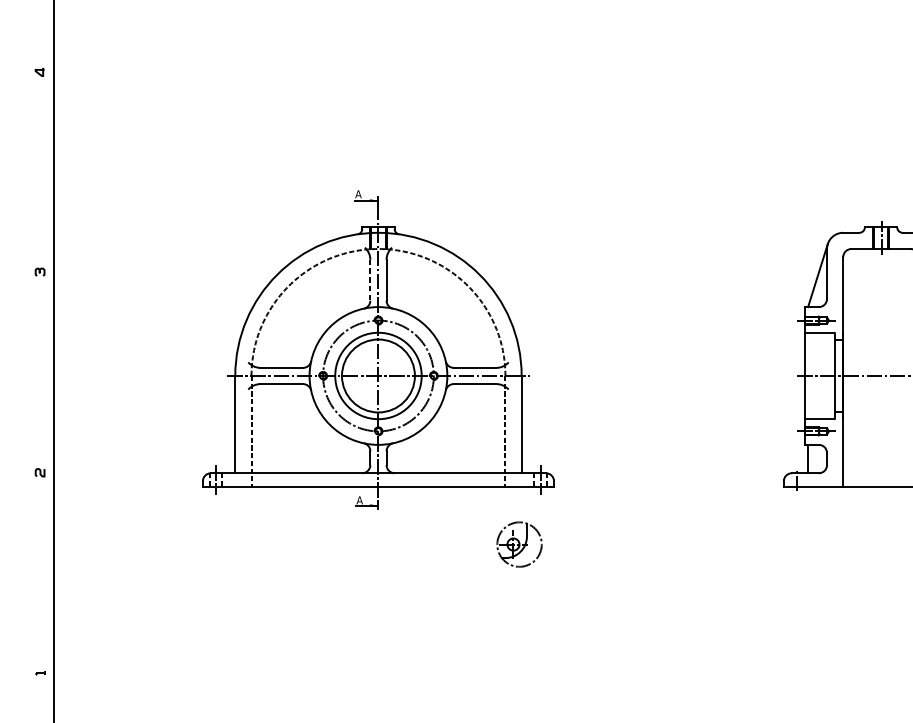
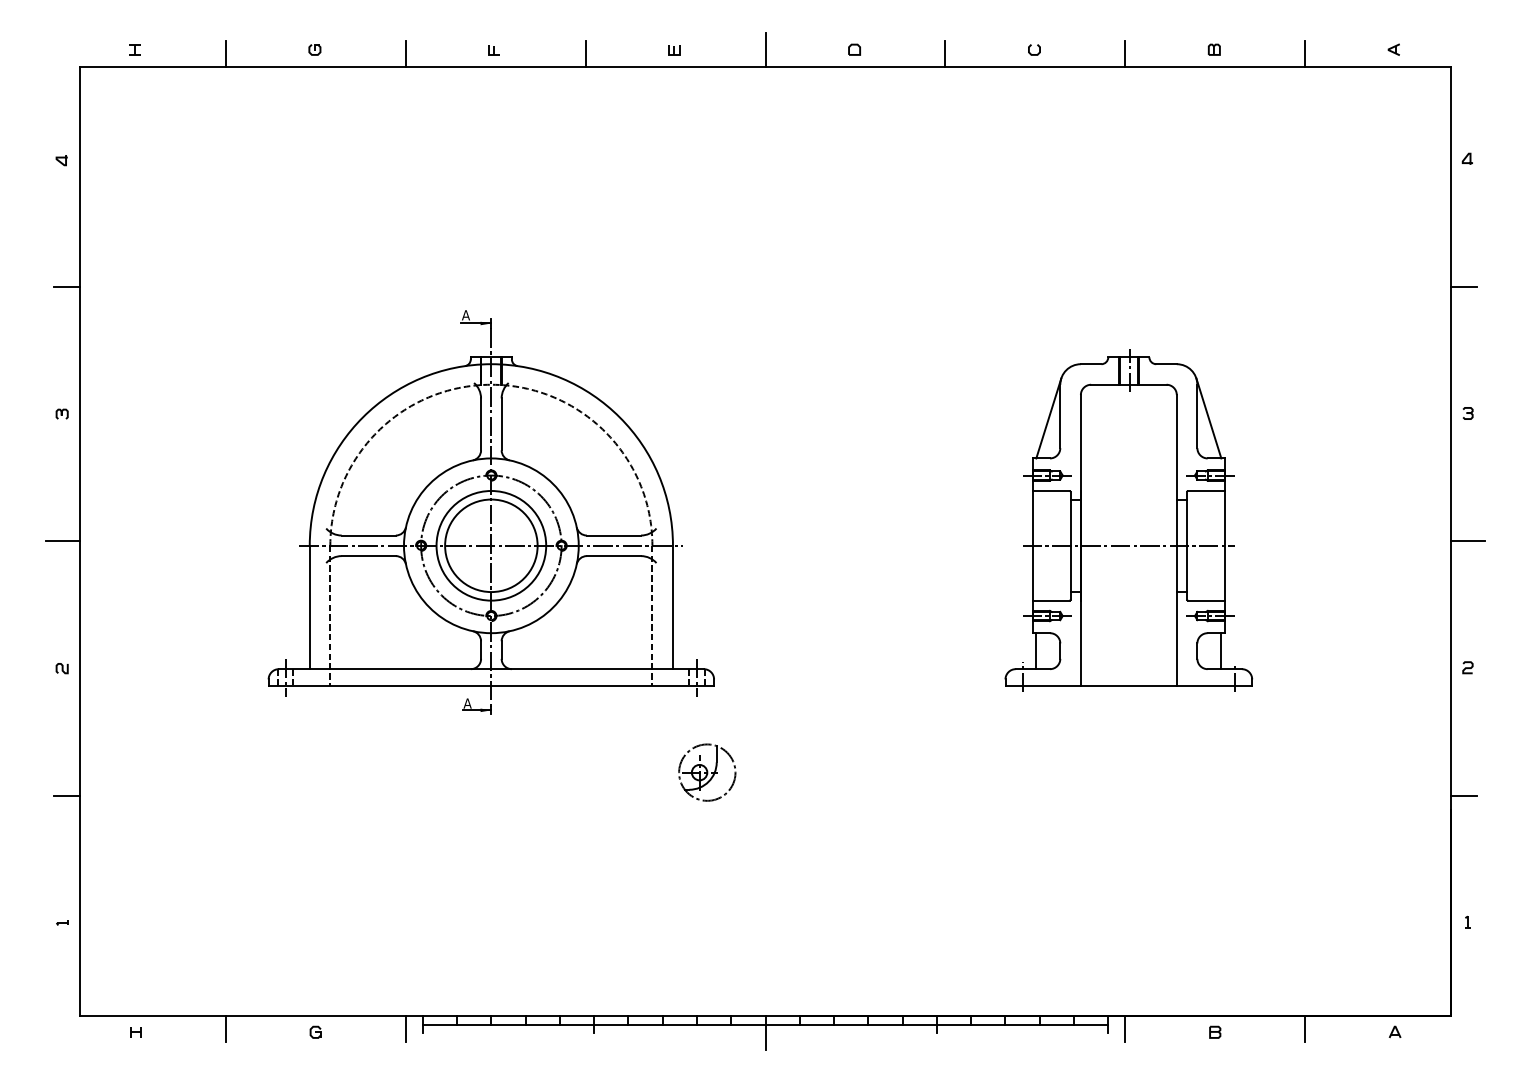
line: (44, 172) -> (67, 287), added
line: (370, 280) -> (481, 424), dashed -> solid
line: (40, 372) -> (62, 541), added
part: (519, 544) -> (707, 772), moved
line: (44, 572) -> (67, 795), added

